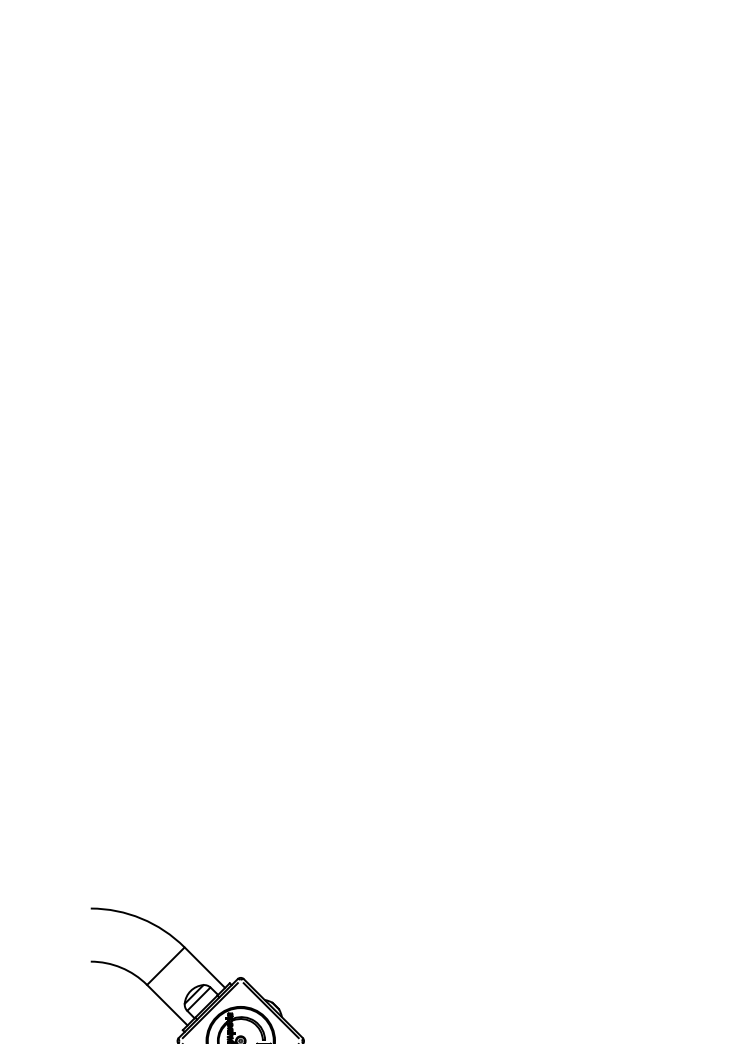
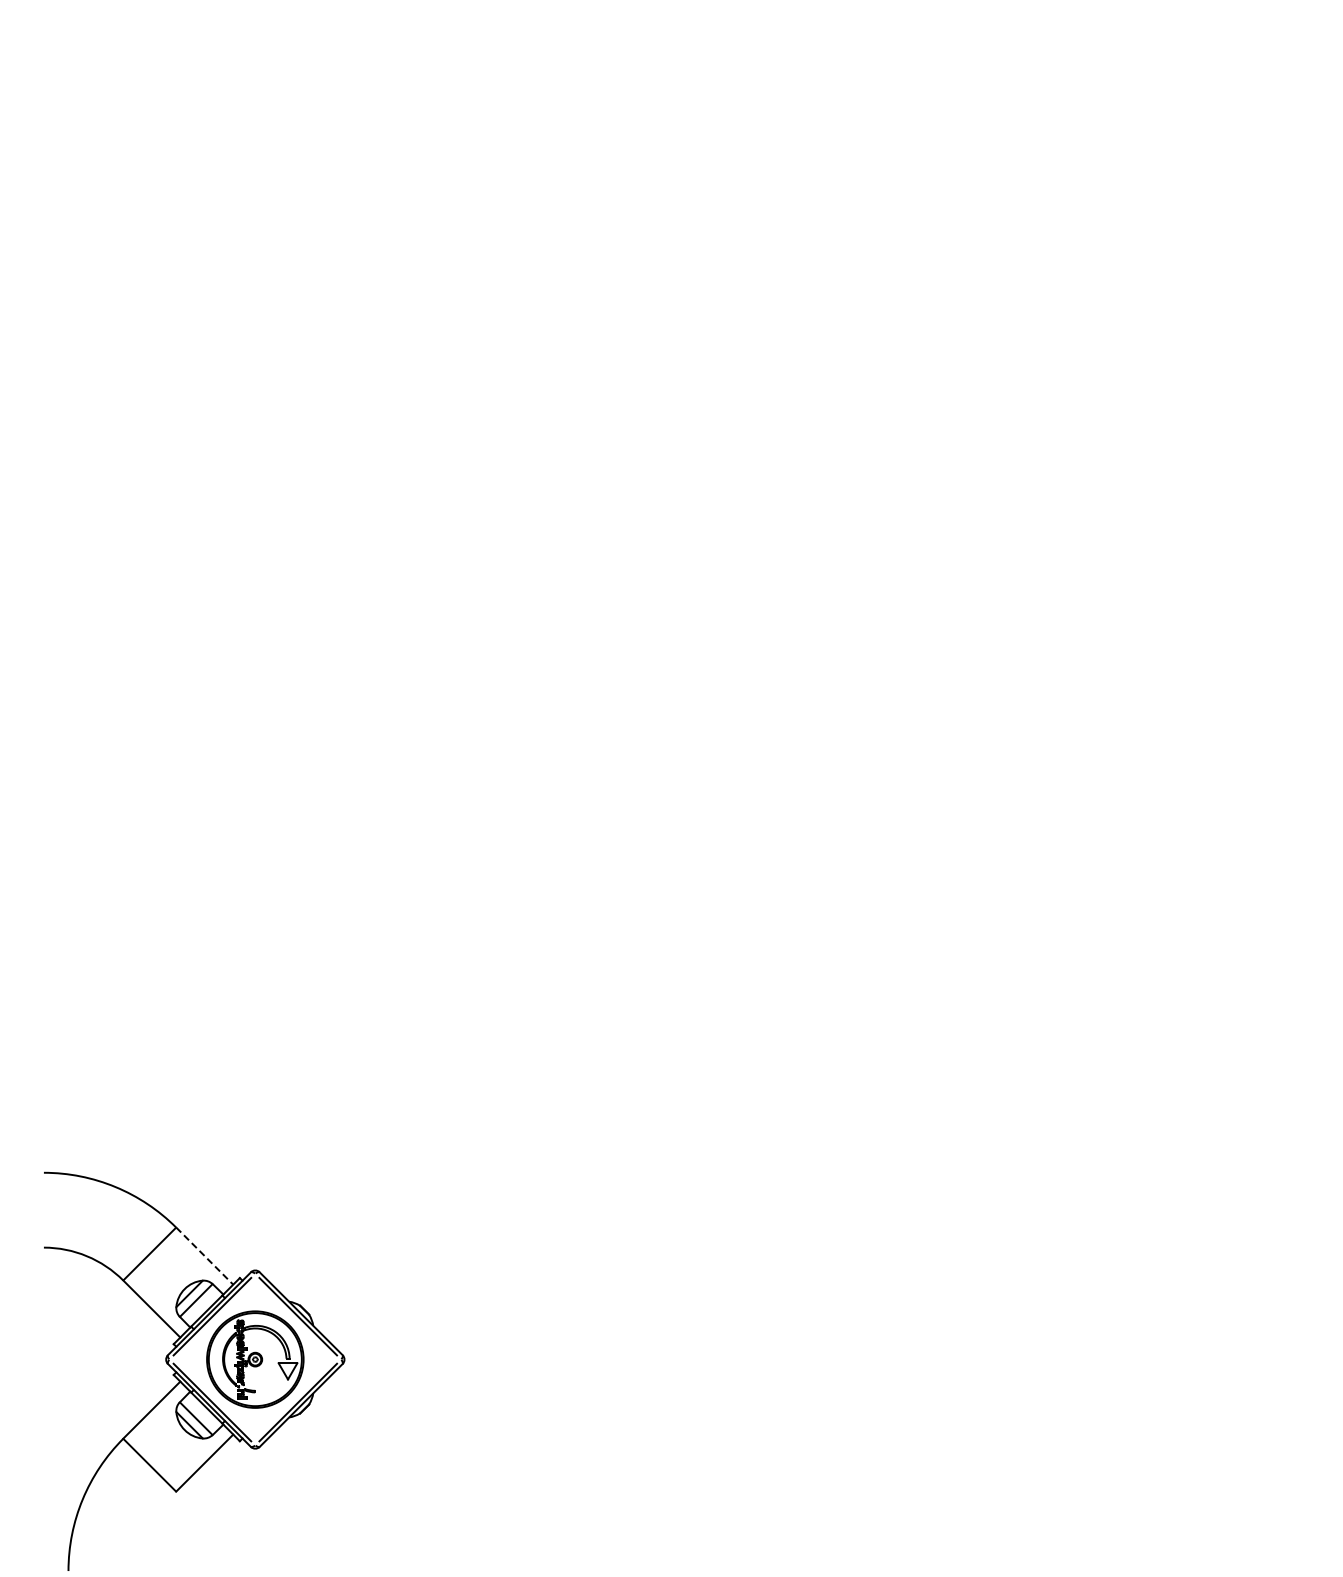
line: (205, 967) -> (205, 1256), solid -> dashed

